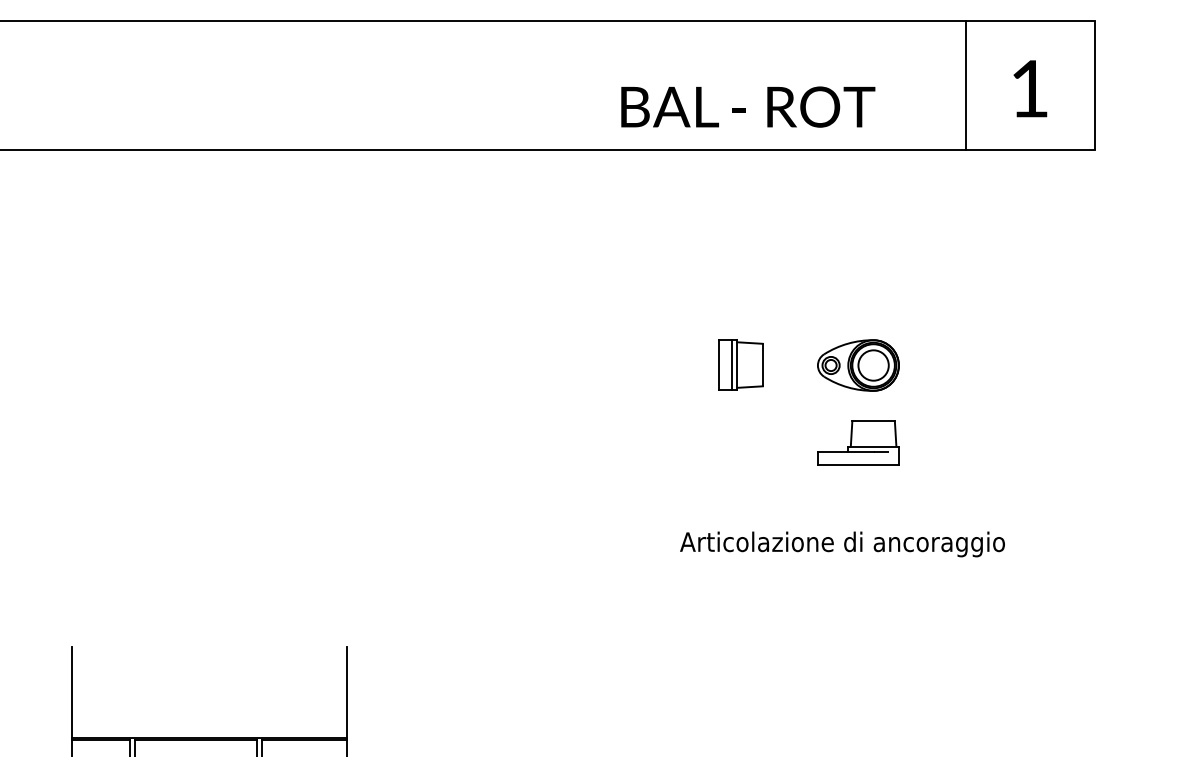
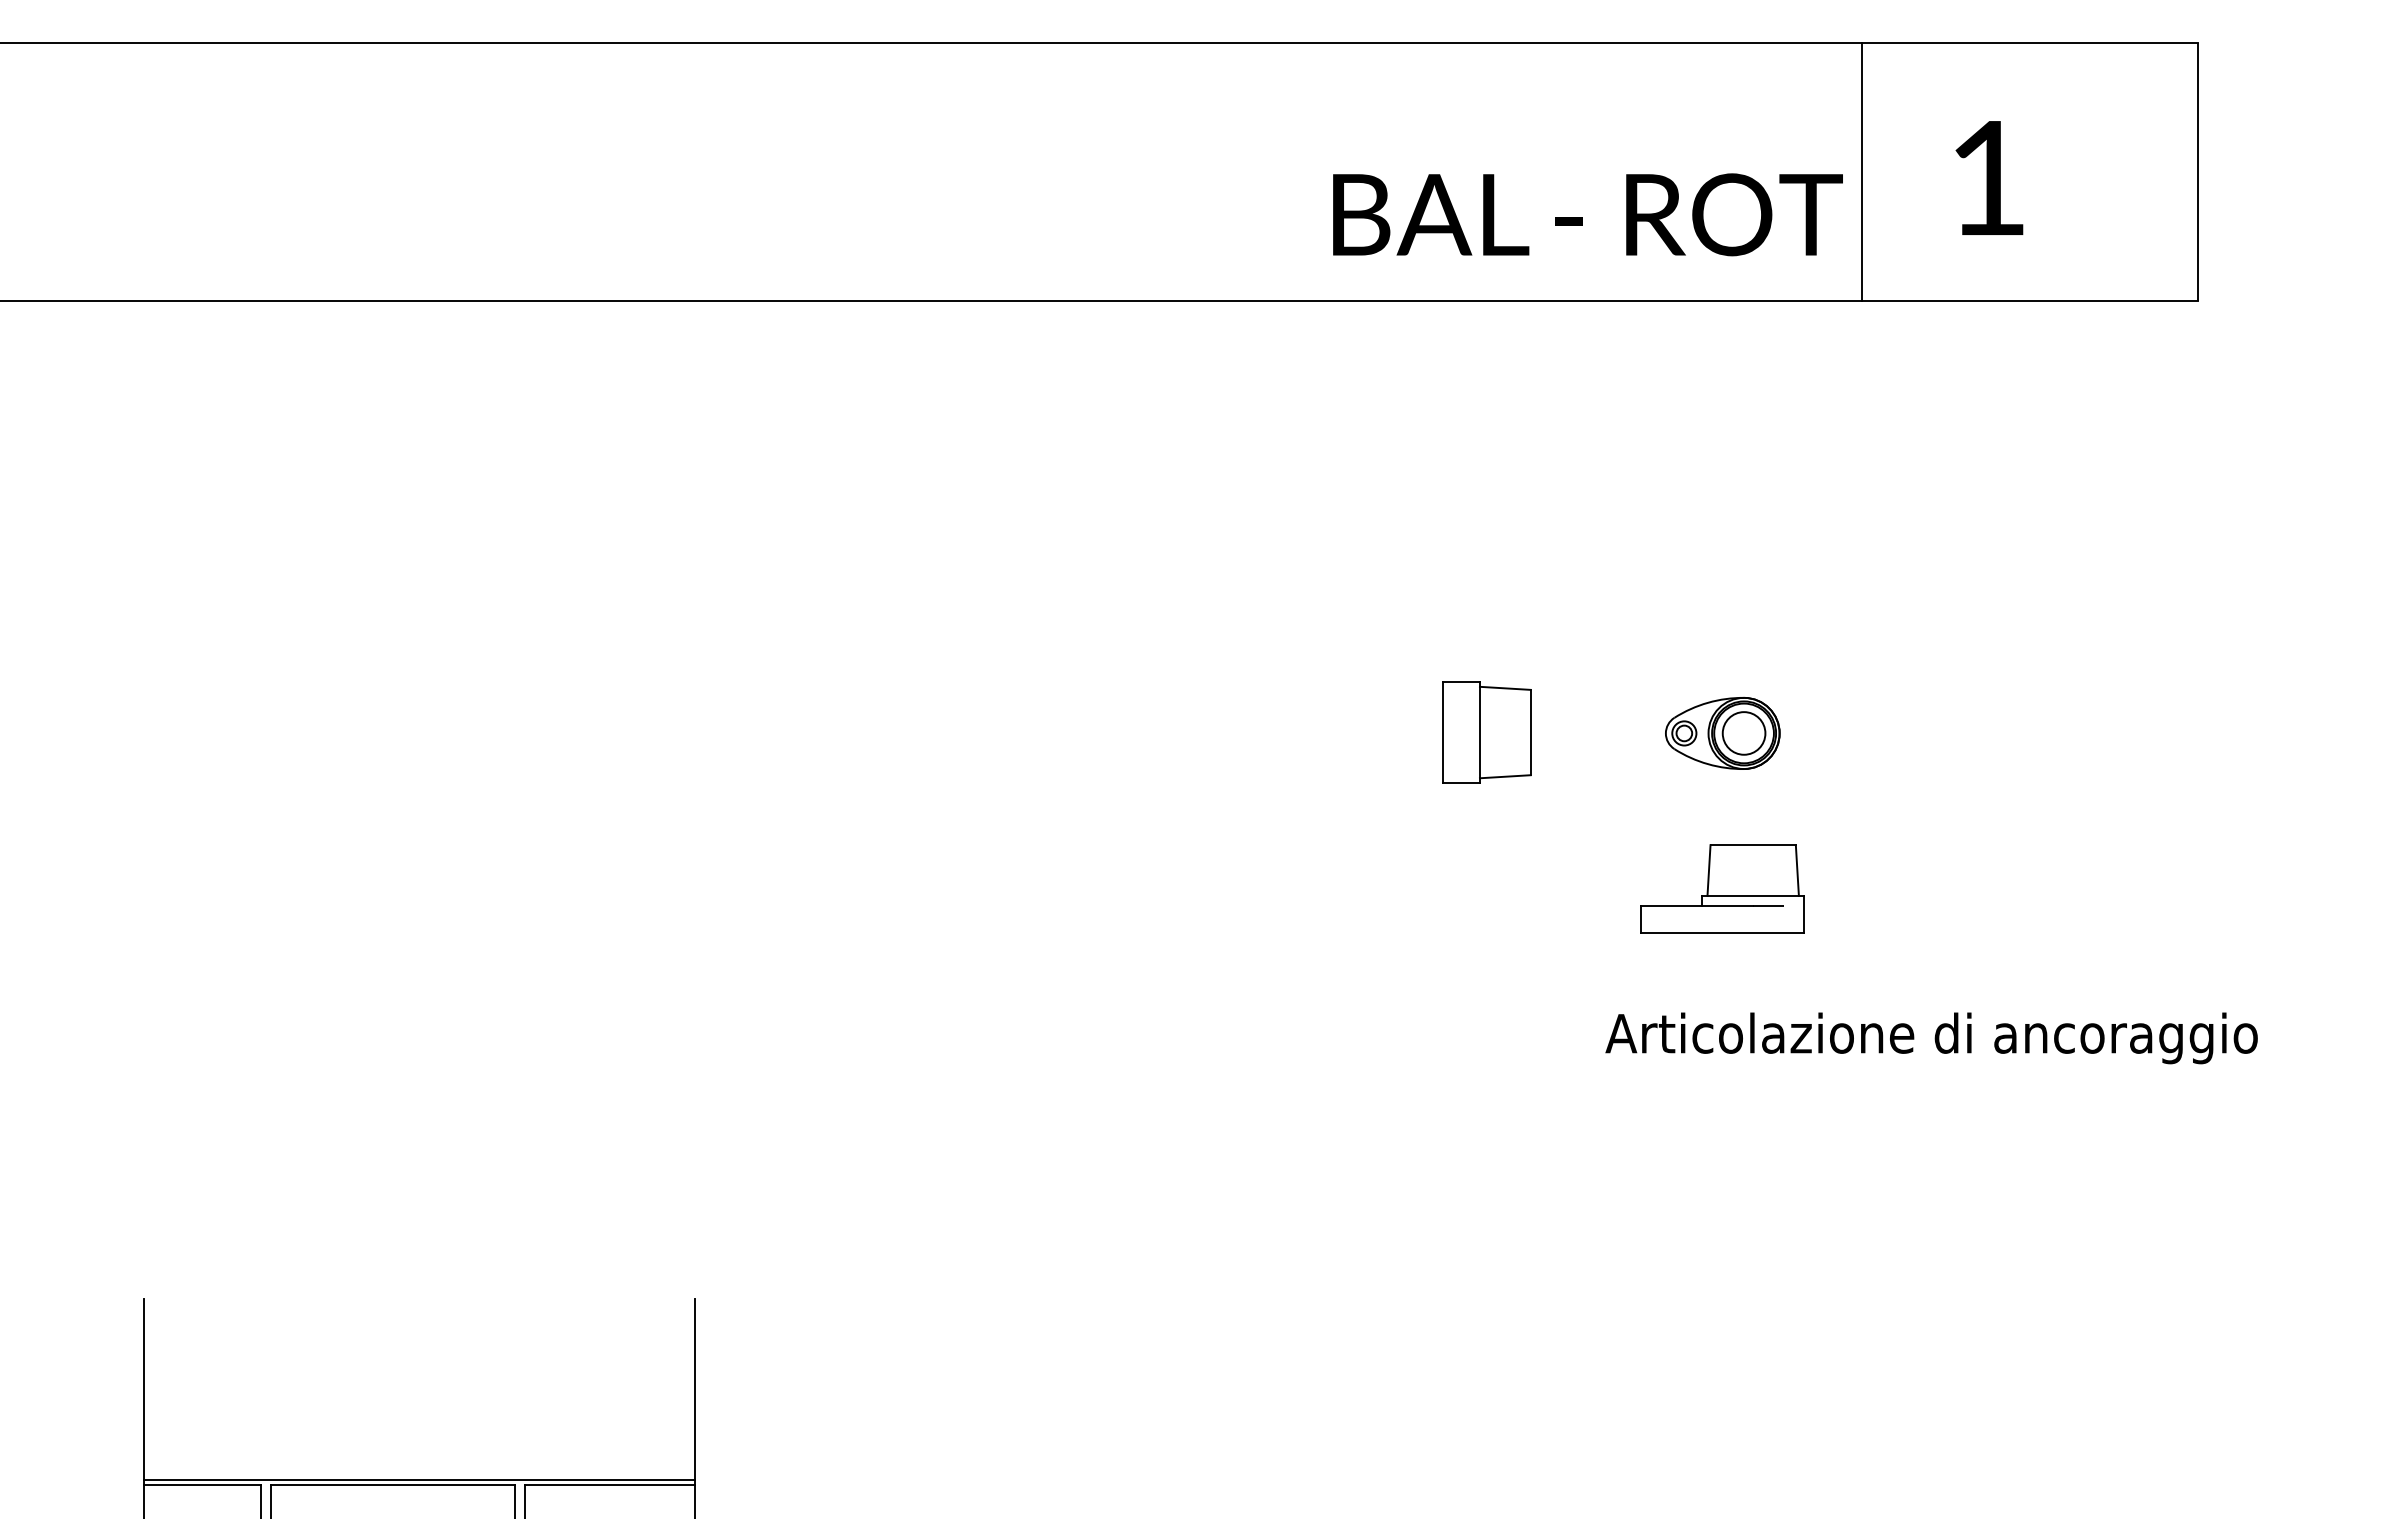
line: (965, 85) -> (1861, 171), moved
text: (1030, 88) -> (1989, 177), moved
text: (748, 106) -> (1588, 213), moved
line: (732, 364) -> (1469, 731), removed
part: (858, 365) -> (1722, 733), size x0.7
text: (842, 544) -> (1931, 1038), moved

